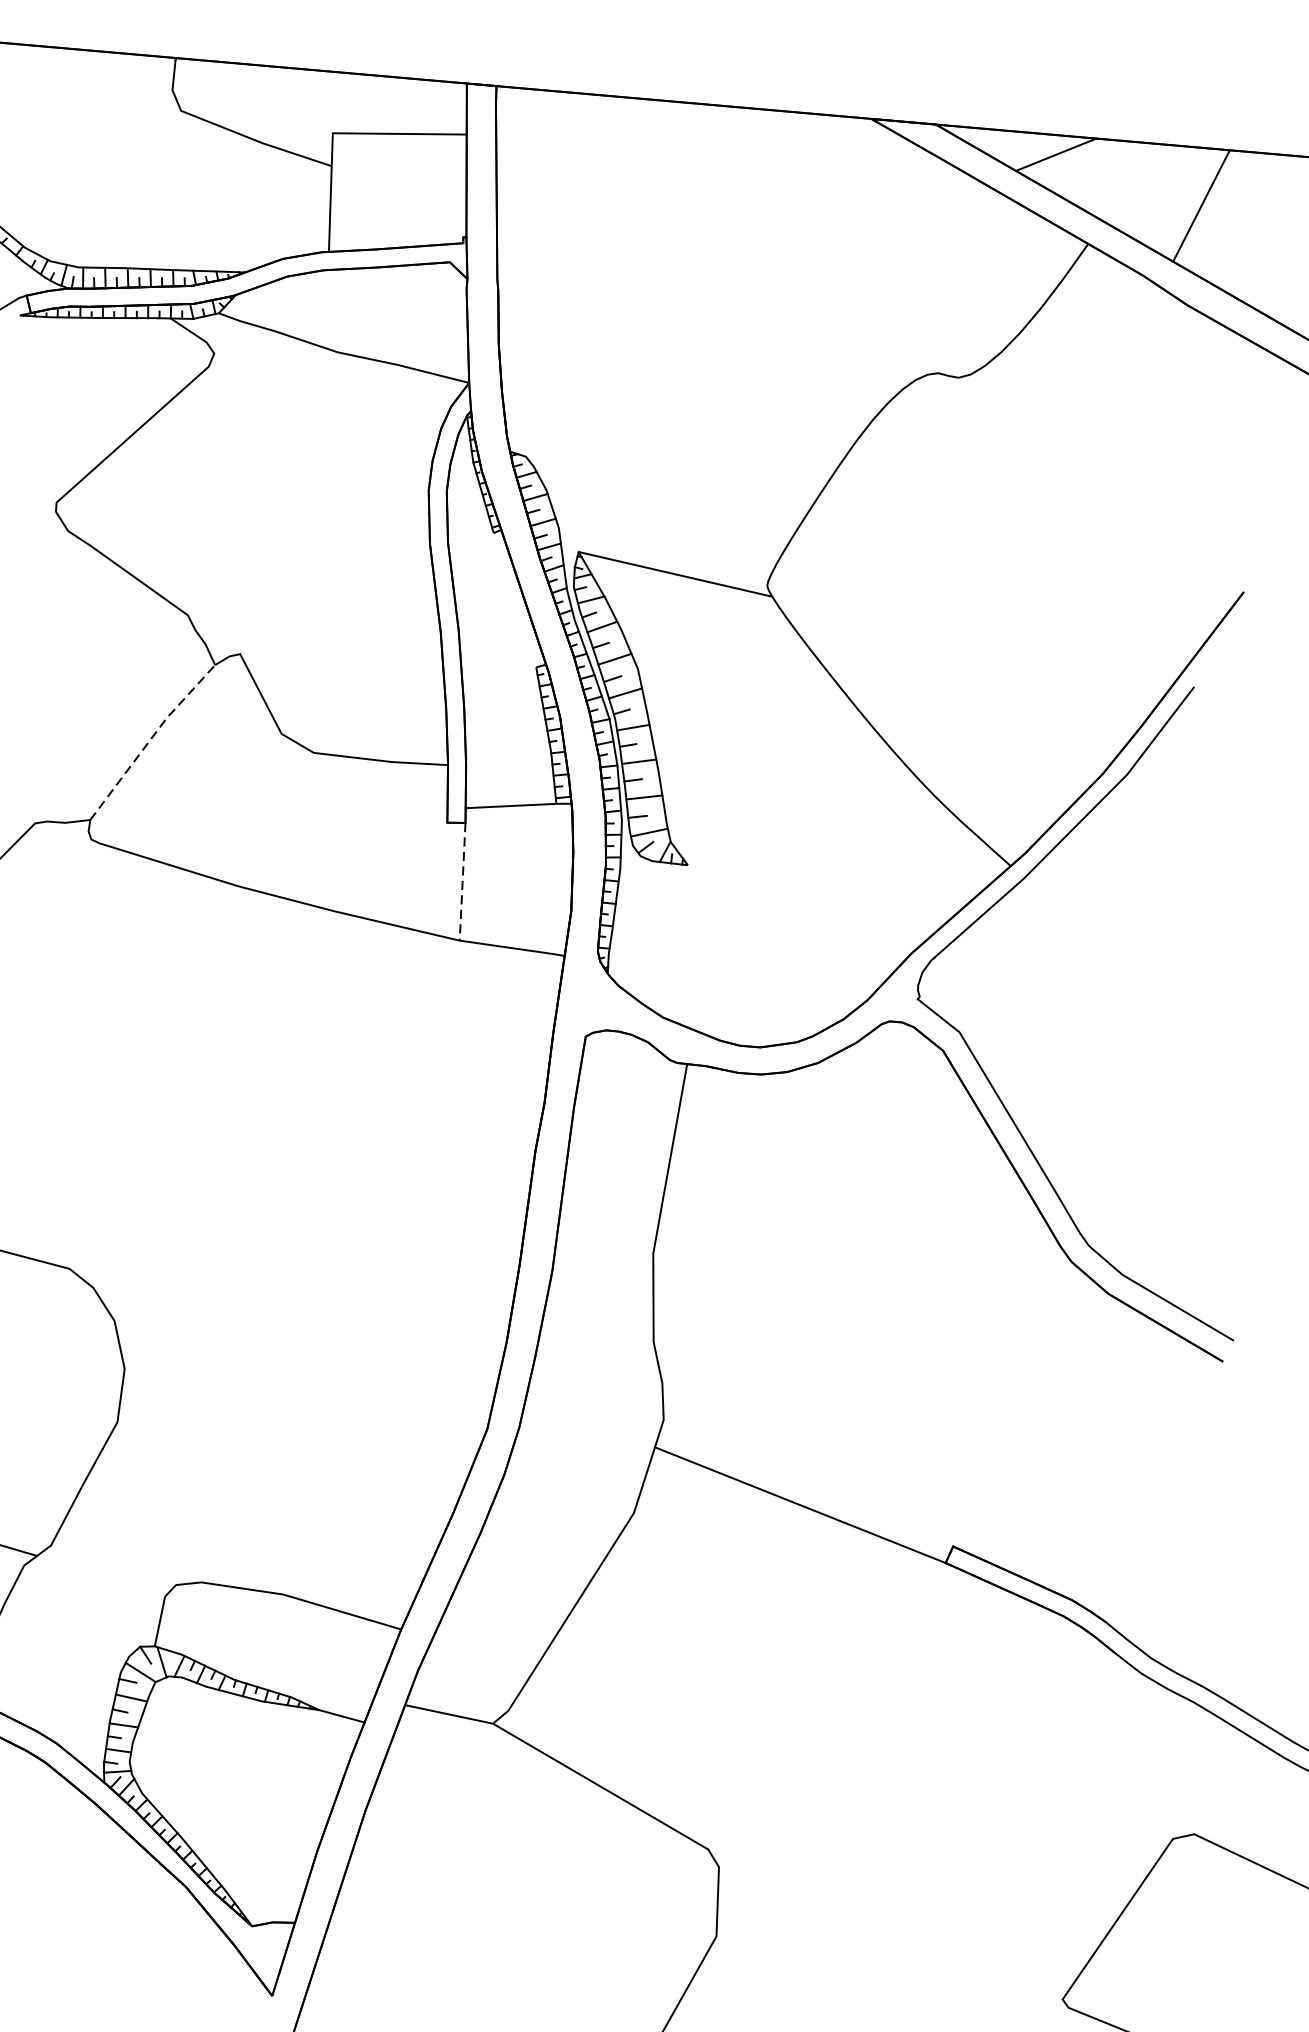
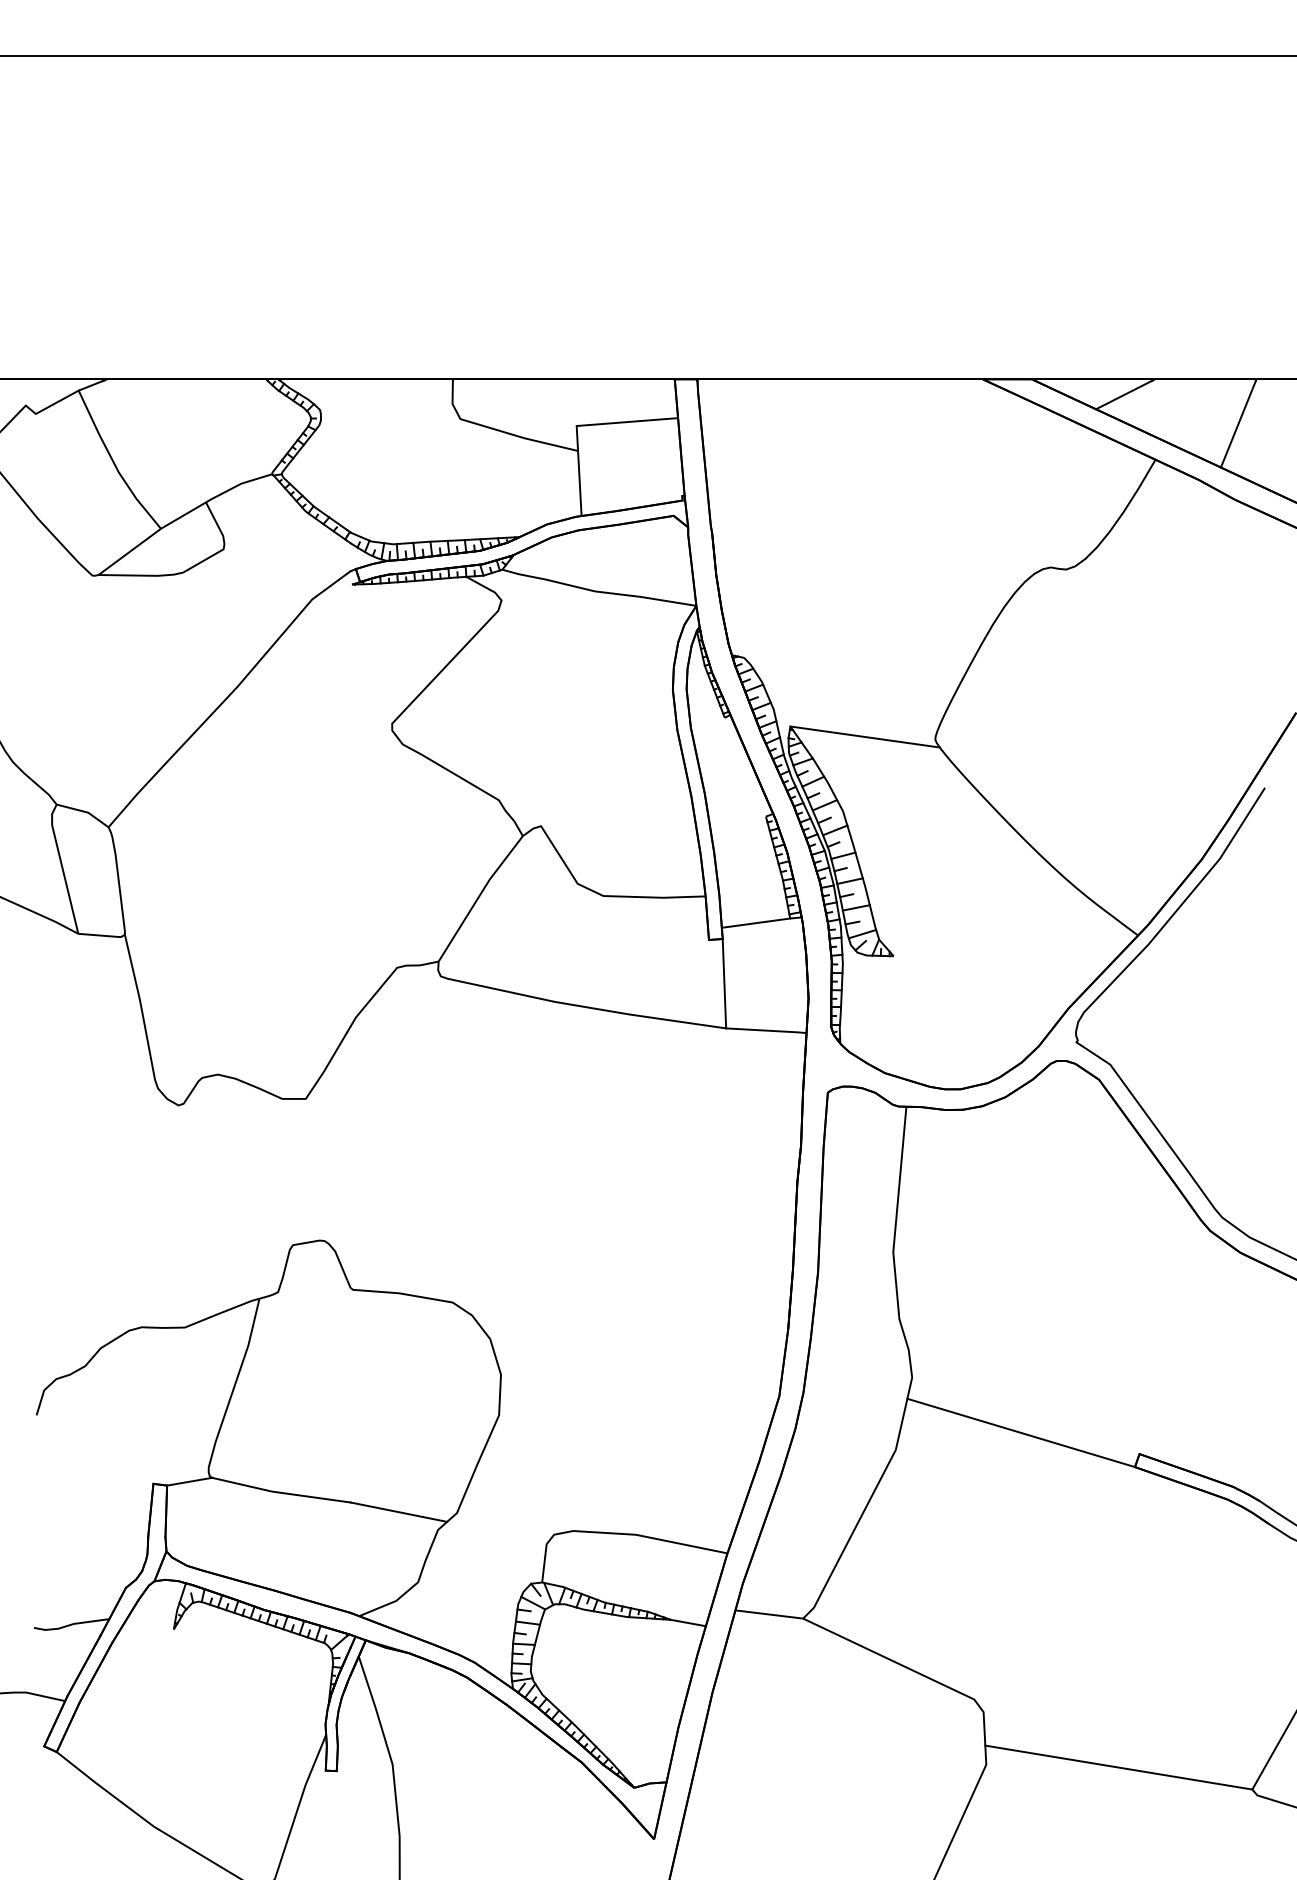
line: (151, 739) -> (479, 896), dashed -> solid
line: (462, 881) -> (724, 983), dashed -> solid
line: (889, 1955) -> (1118, 1767), added

